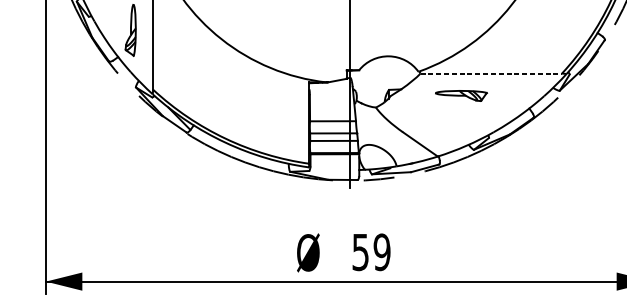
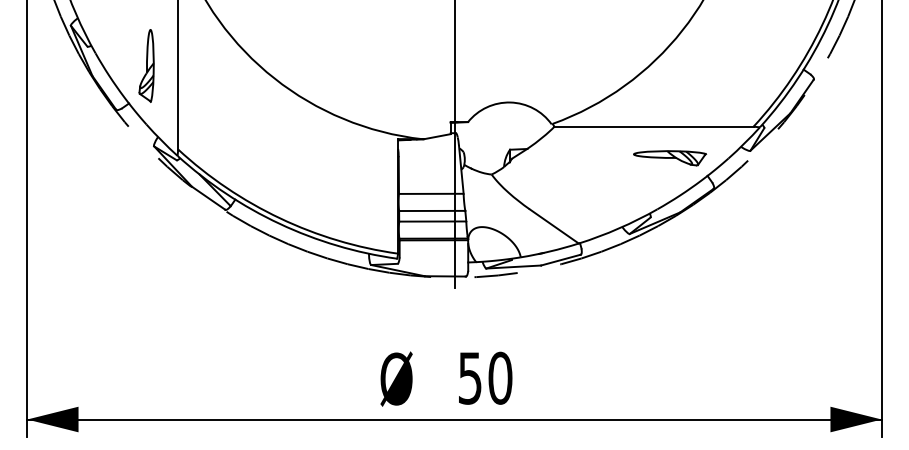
line: (491, 73) -> (654, 126), dashed -> solid
part: (461, 96) -> (670, 158), moved
text: (382, 251) -> (500, 377), 59 -> 50

